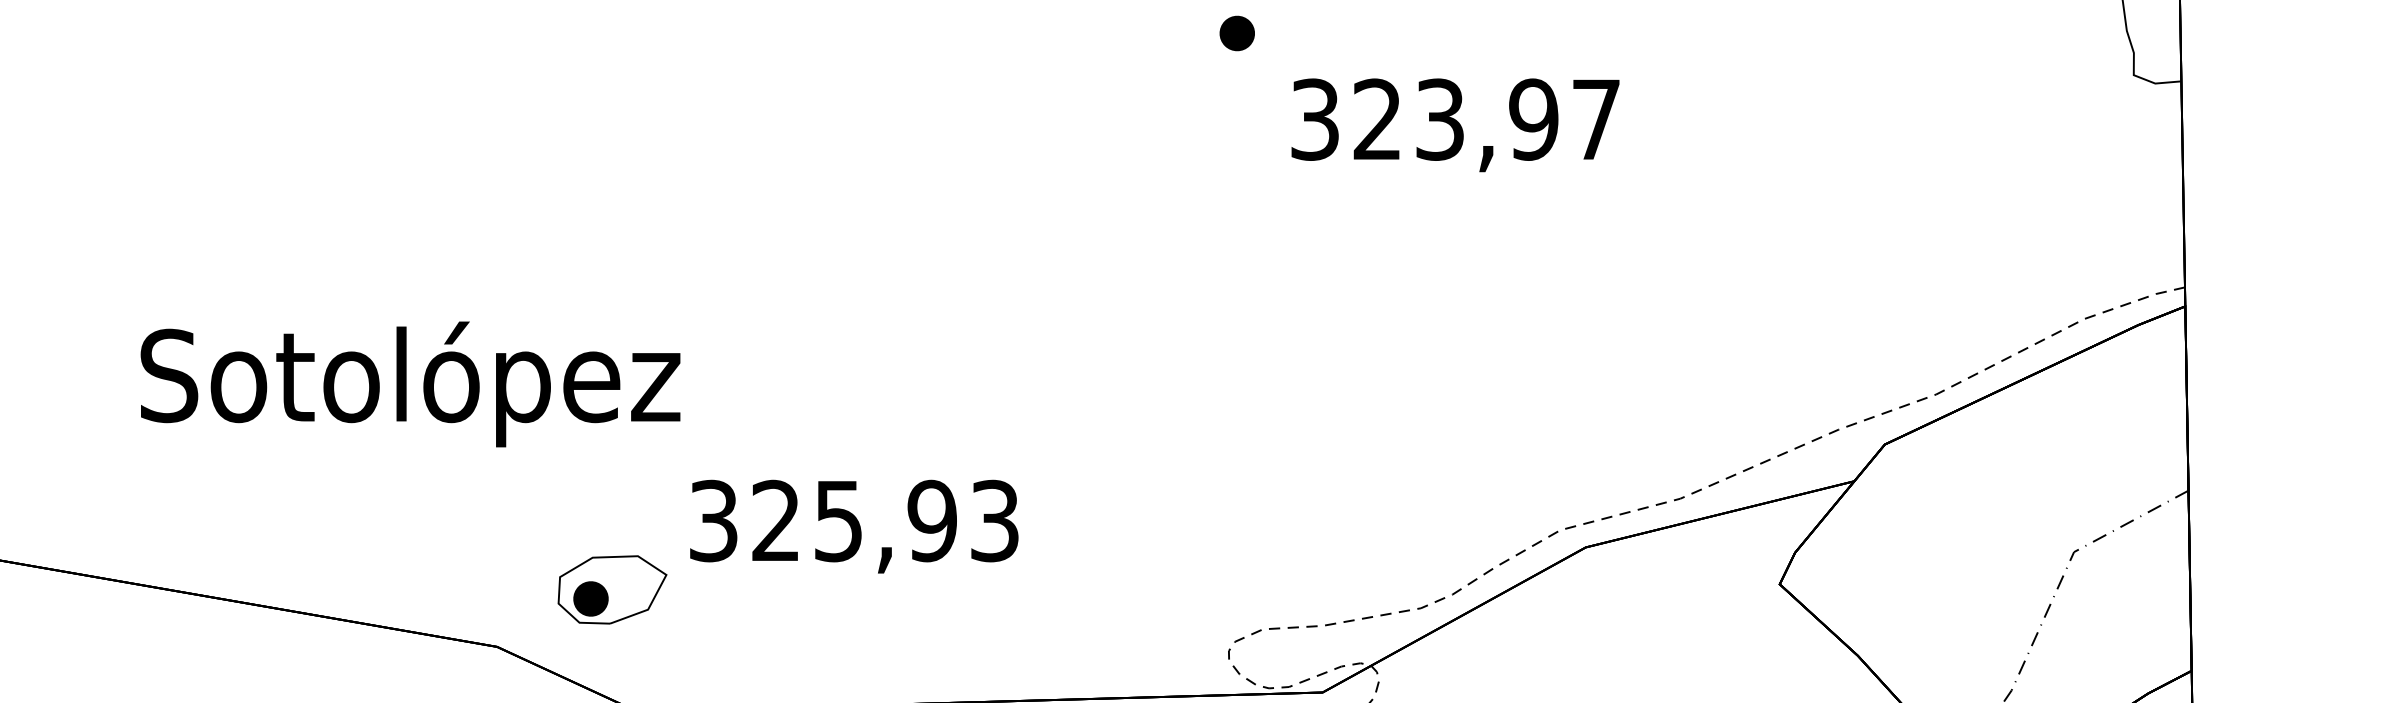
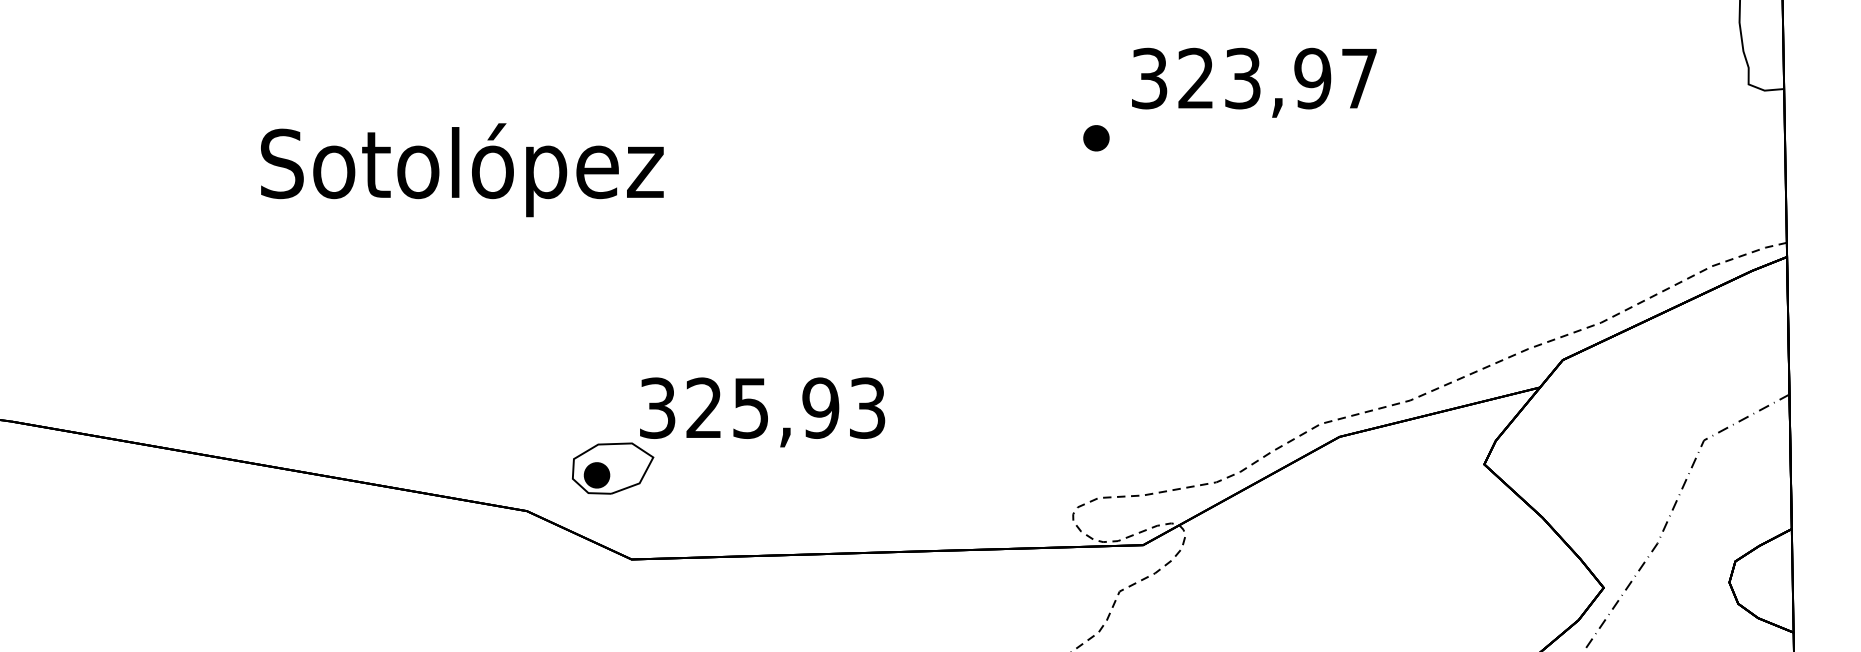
part: (1237, 33) -> (1096, 138), moved
text: (1455, 124) -> (1254, 82), moved
text: (410, 384) -> (462, 170), moved
text: (854, 526) -> (762, 412), moved

